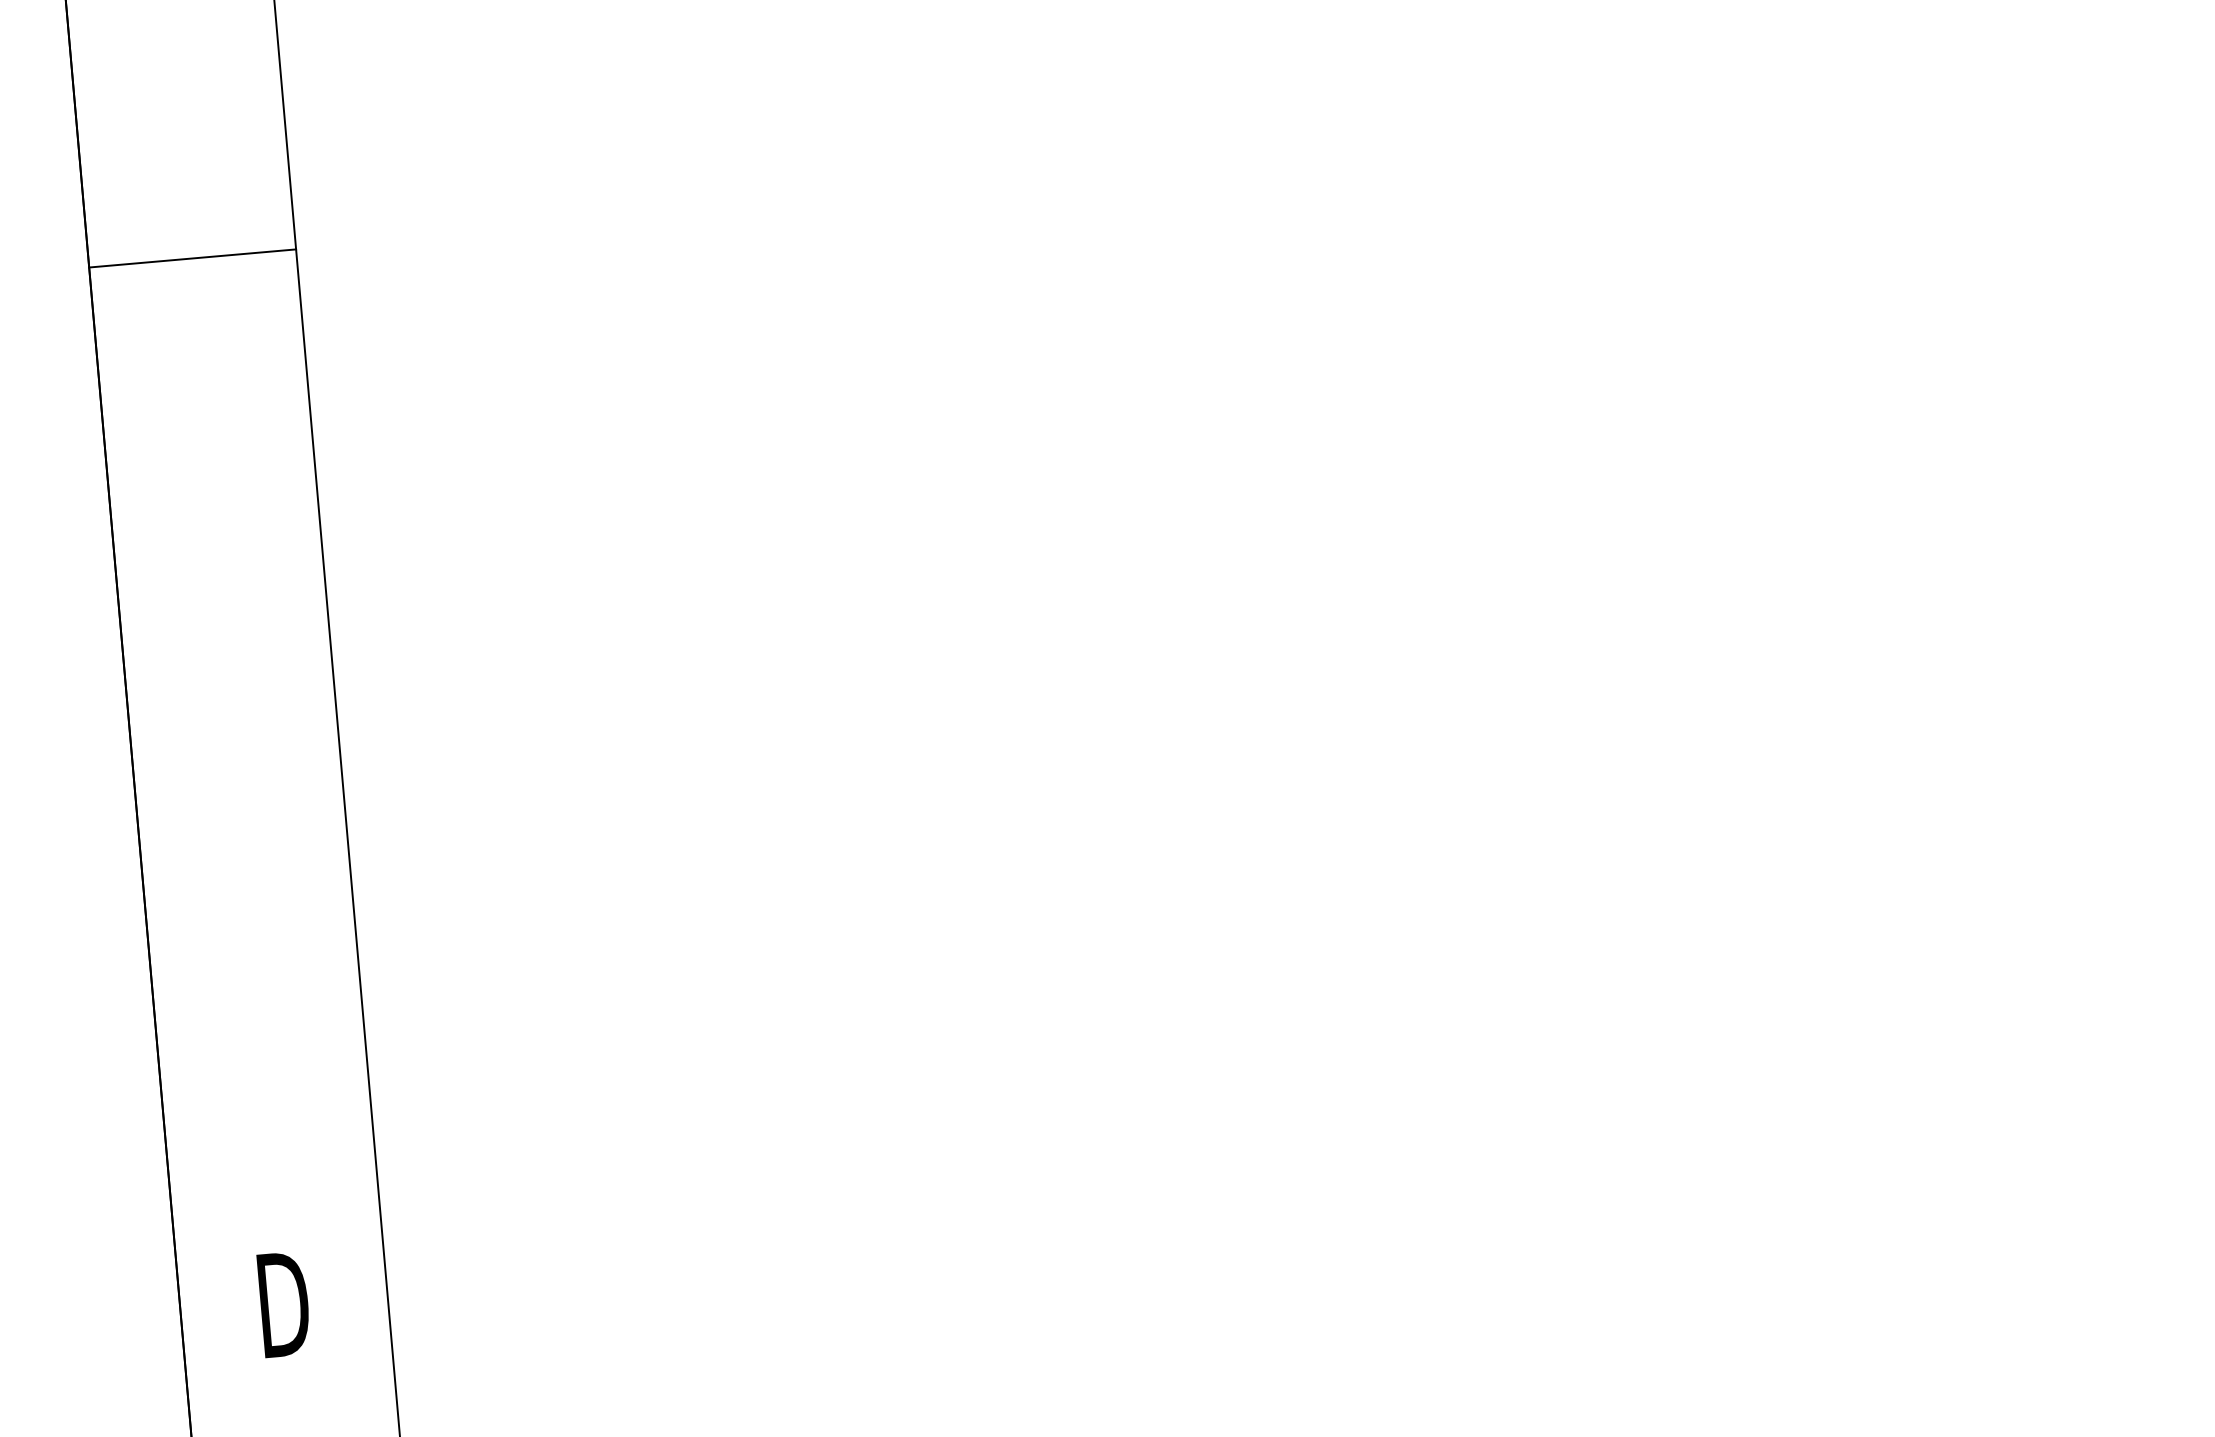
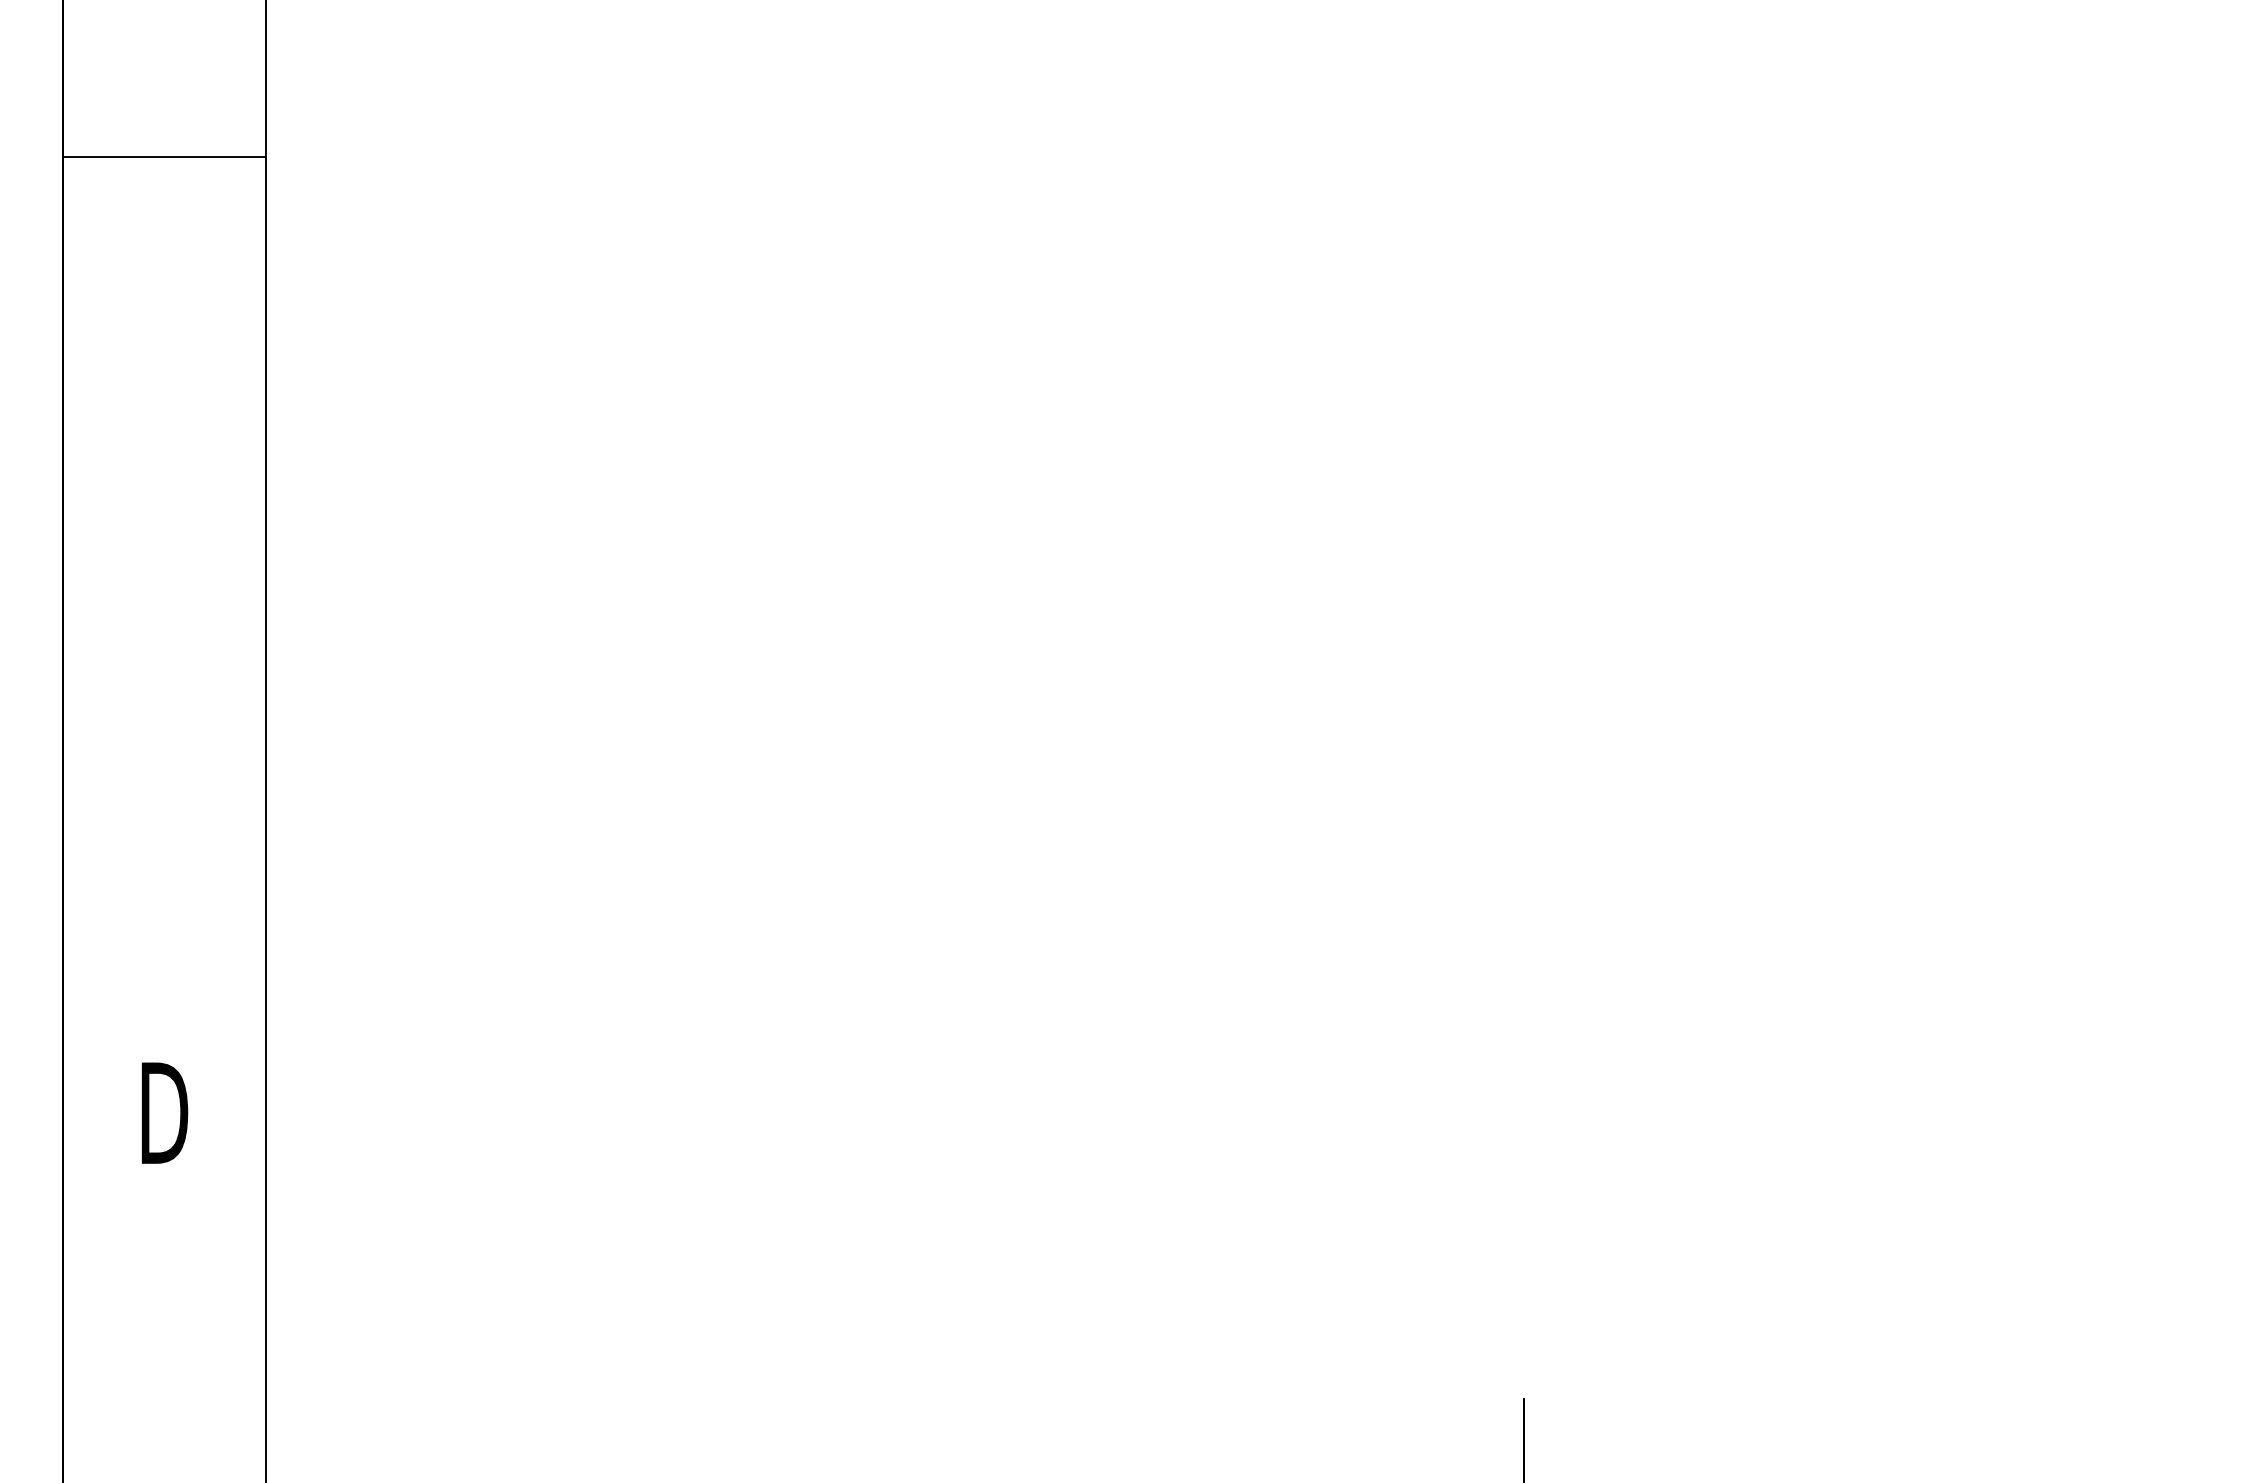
line: (192, 258) -> (164, 157), moved

